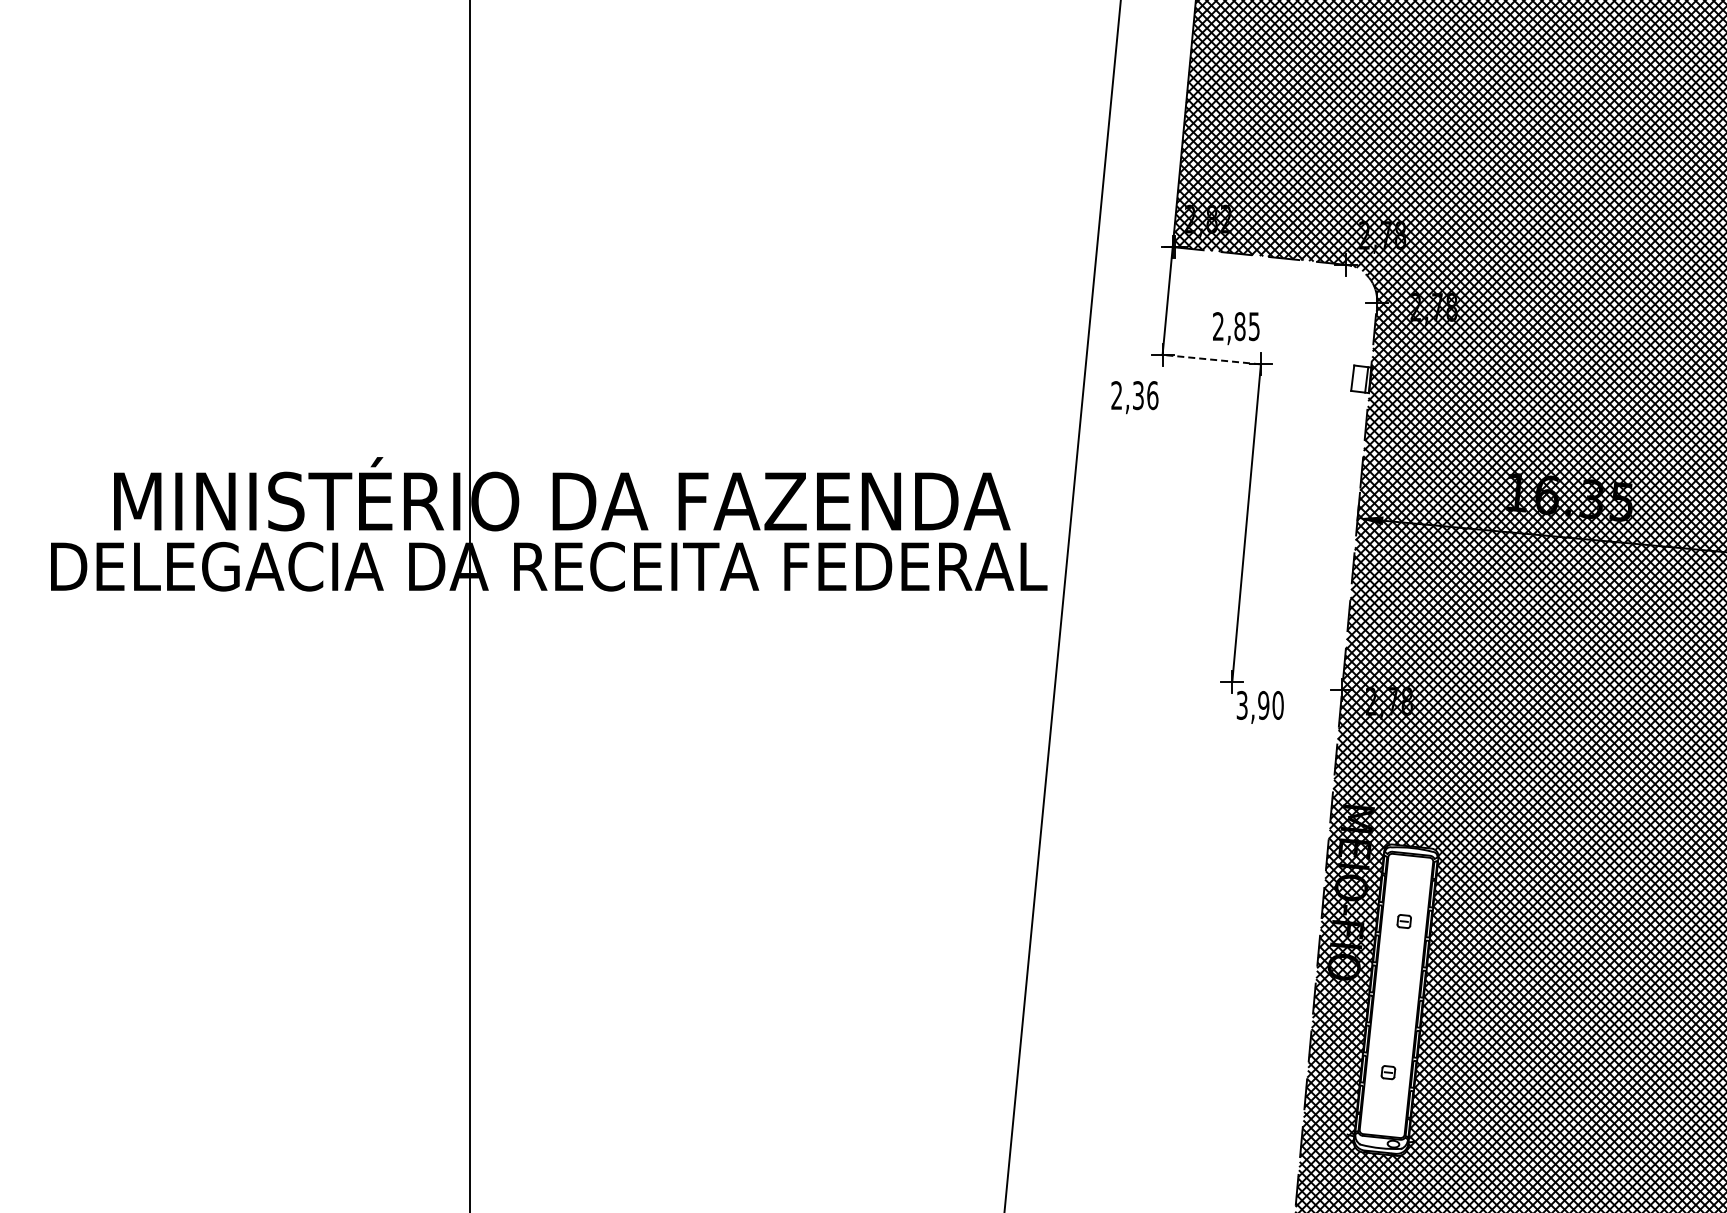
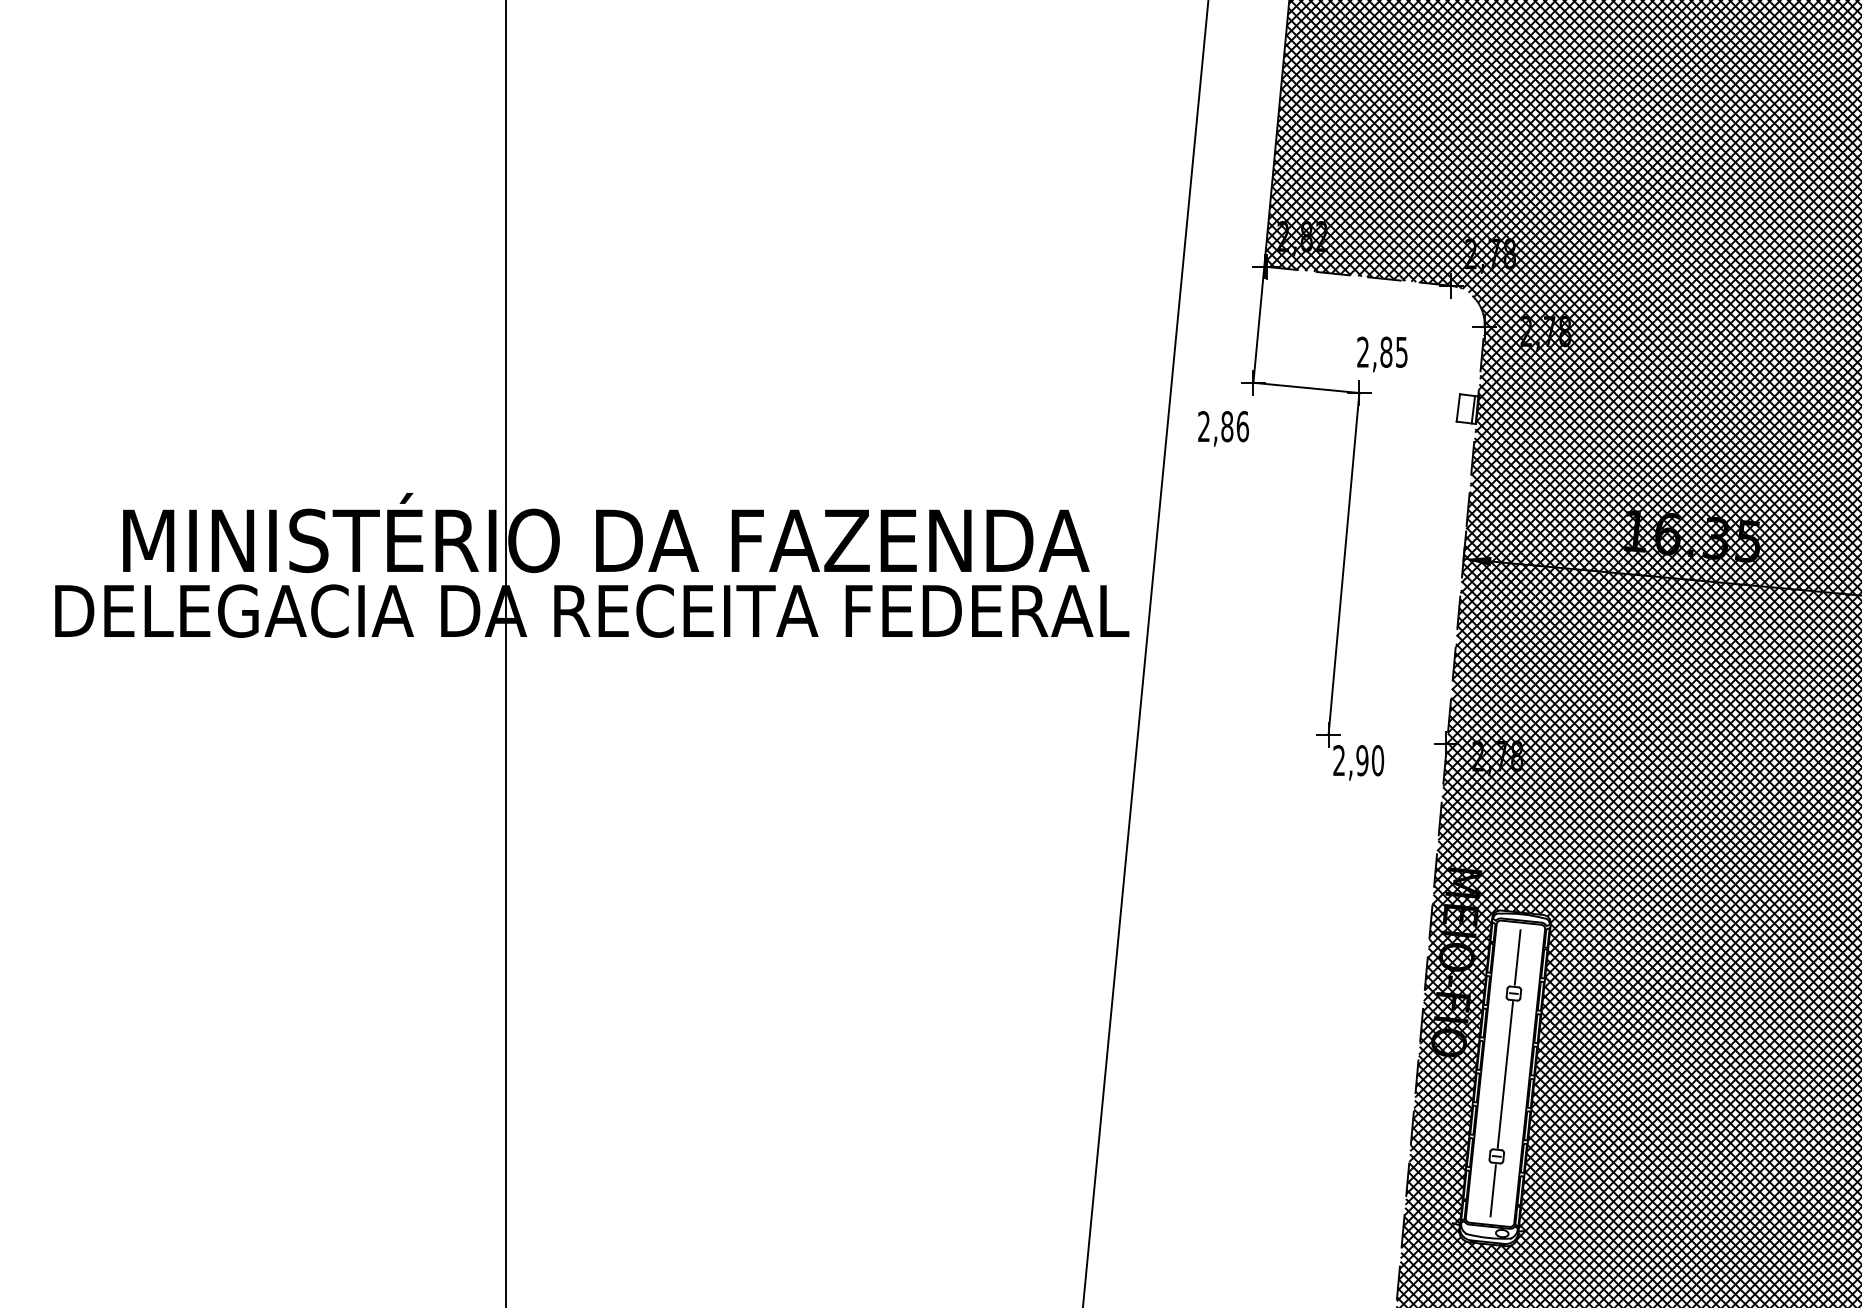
text: (1236, 328) -> (1382, 354), moved
line: (1211, 359) -> (1306, 387), dashed -> solid
text: (1137, 395) -> (1226, 426), 2,36 -> 2,86
text: (1241, 705) -> (1338, 760), 3,90 -> 2,90
line: (1407, 887) -> (1517, 956), added
line: (1396, 996) -> (1505, 1074), added
line: (1384, 1104) -> (1492, 1190), added

